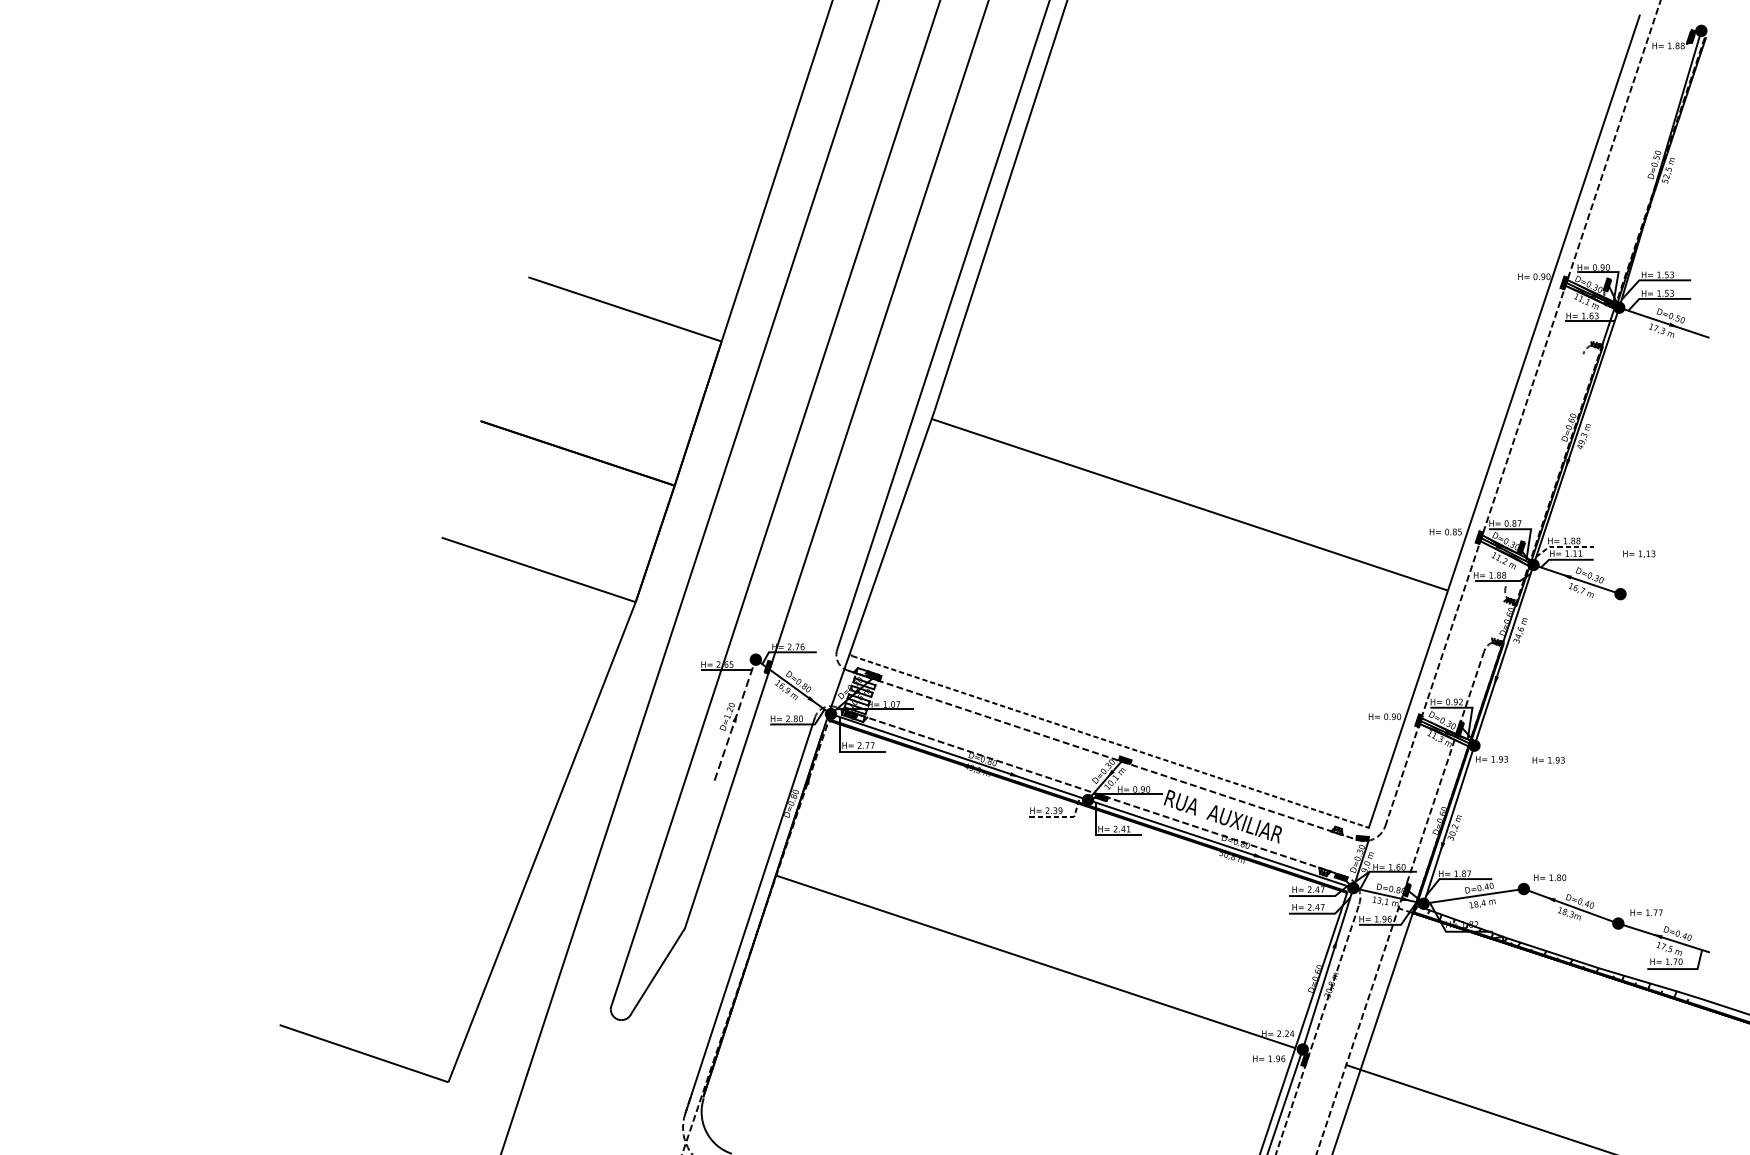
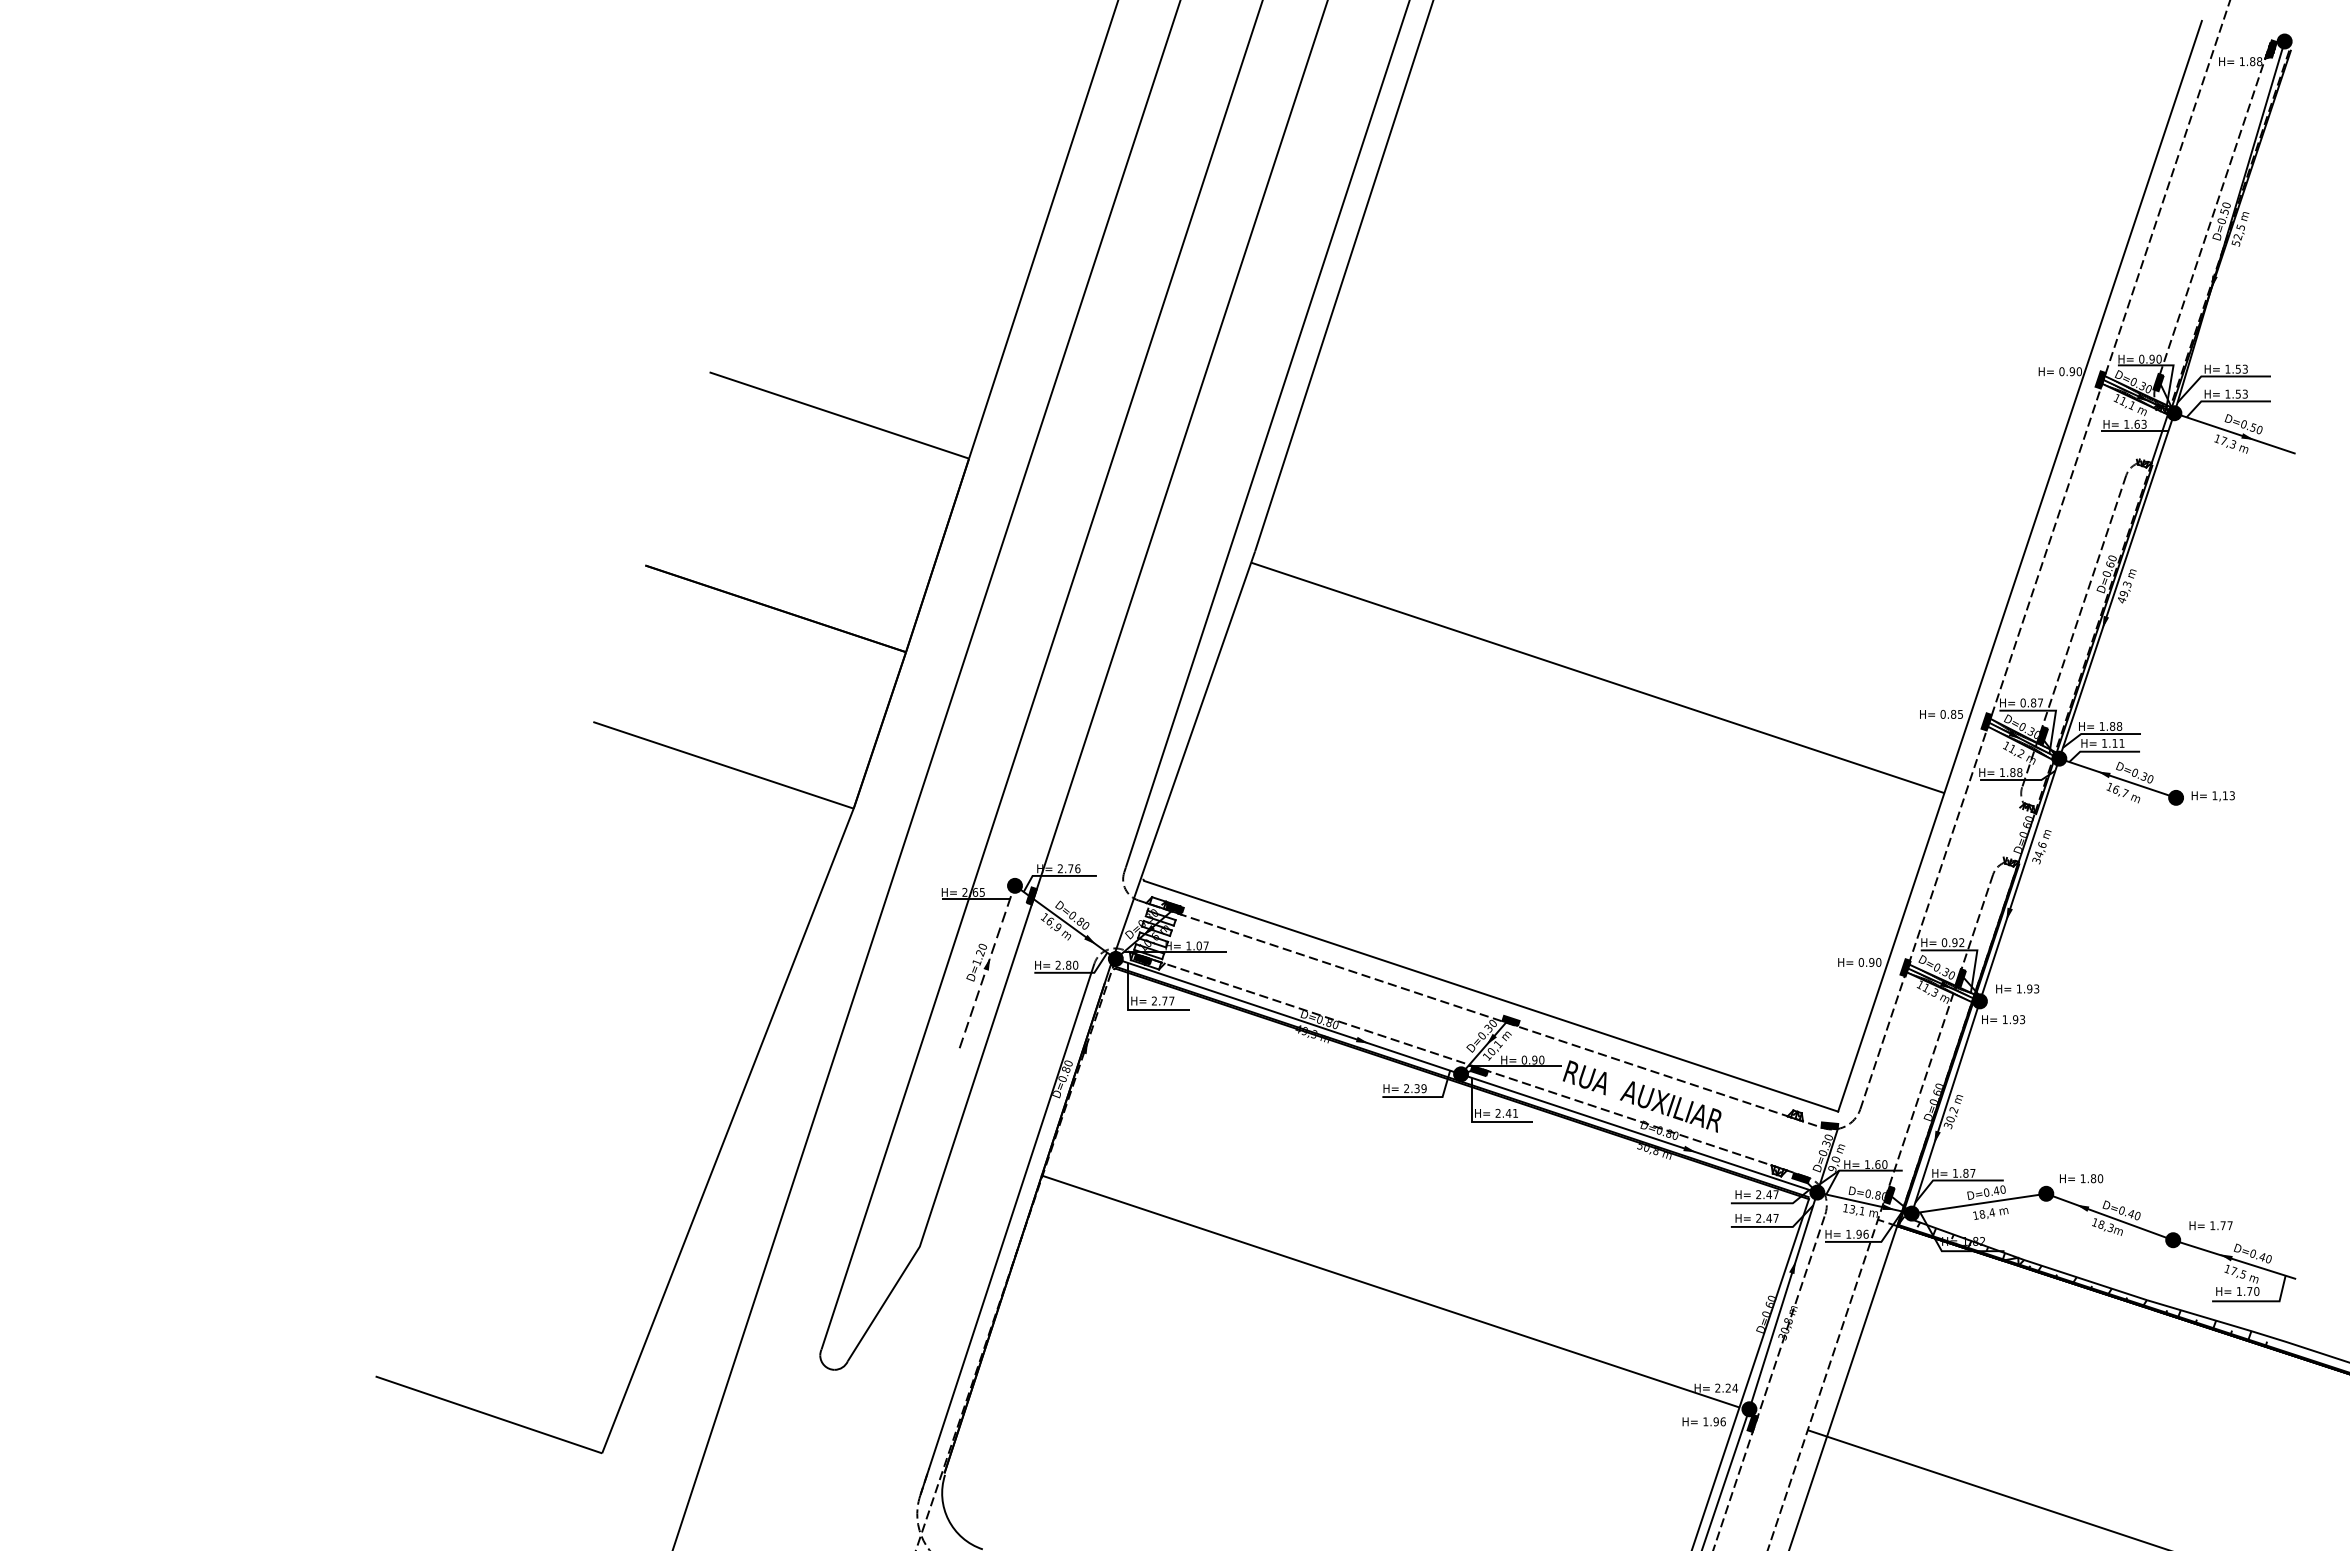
line: (1647, 160) -> (2212, 215), added
line: (1544, 470) -> (2074, 631), added
line: (1563, 546) -> (2099, 734), dashed -> solid
text: (1638, 554) -> (2212, 796), moved
line: (1110, 742) -> (1491, 996), dashed -> solid
text: (1548, 759) -> (2017, 988), moved
line: (1062, 817) -> (1426, 1097), dashed -> solid

